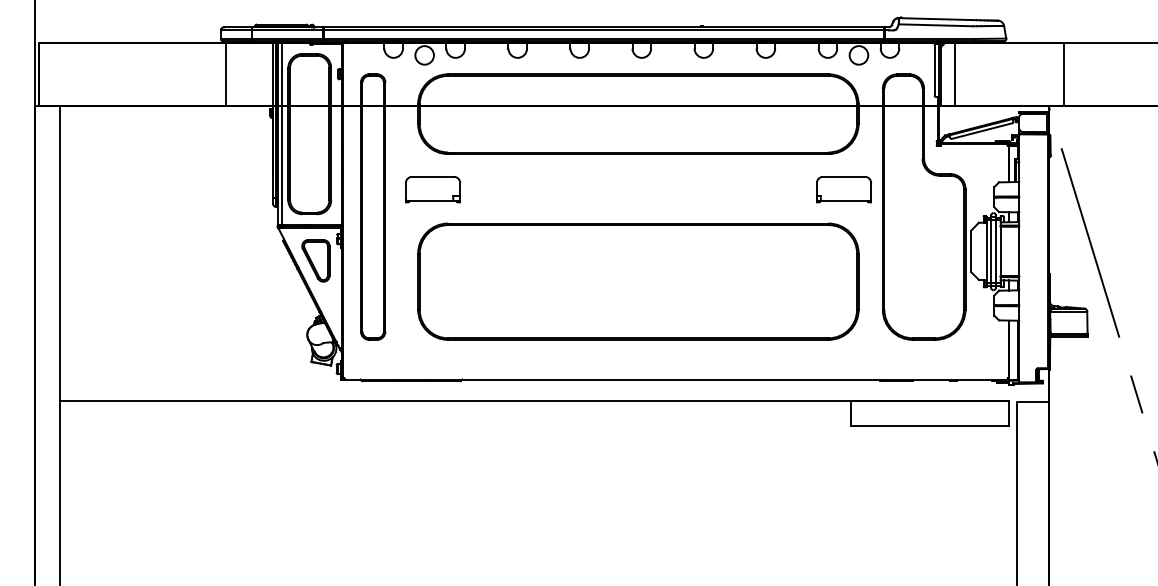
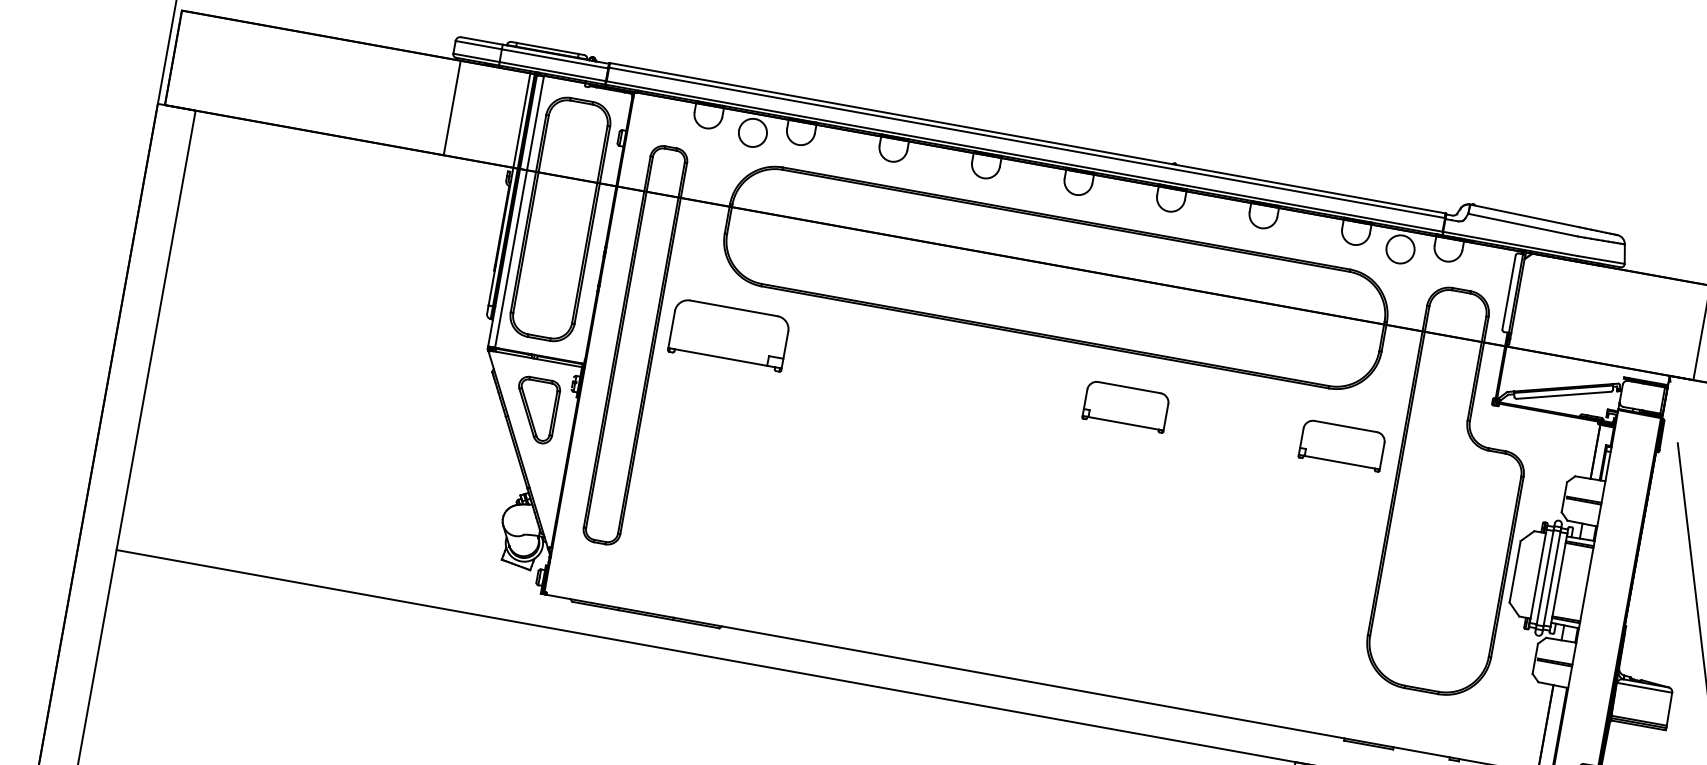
line: (955, 74) -> (1539, 303), removed
part: (433, 189) -> (730, 335), size x1.4
part: (699, 189) -> (1126, 406), added
part: (638, 281) -> (1011, 527), removed

